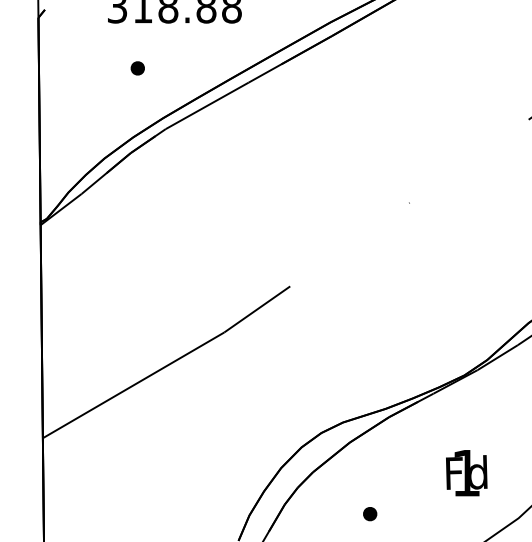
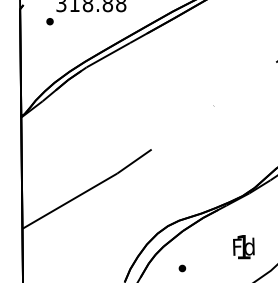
part: (136, 68) -> (49, 21), moved
part: (370, 514) -> (182, 268), moved

